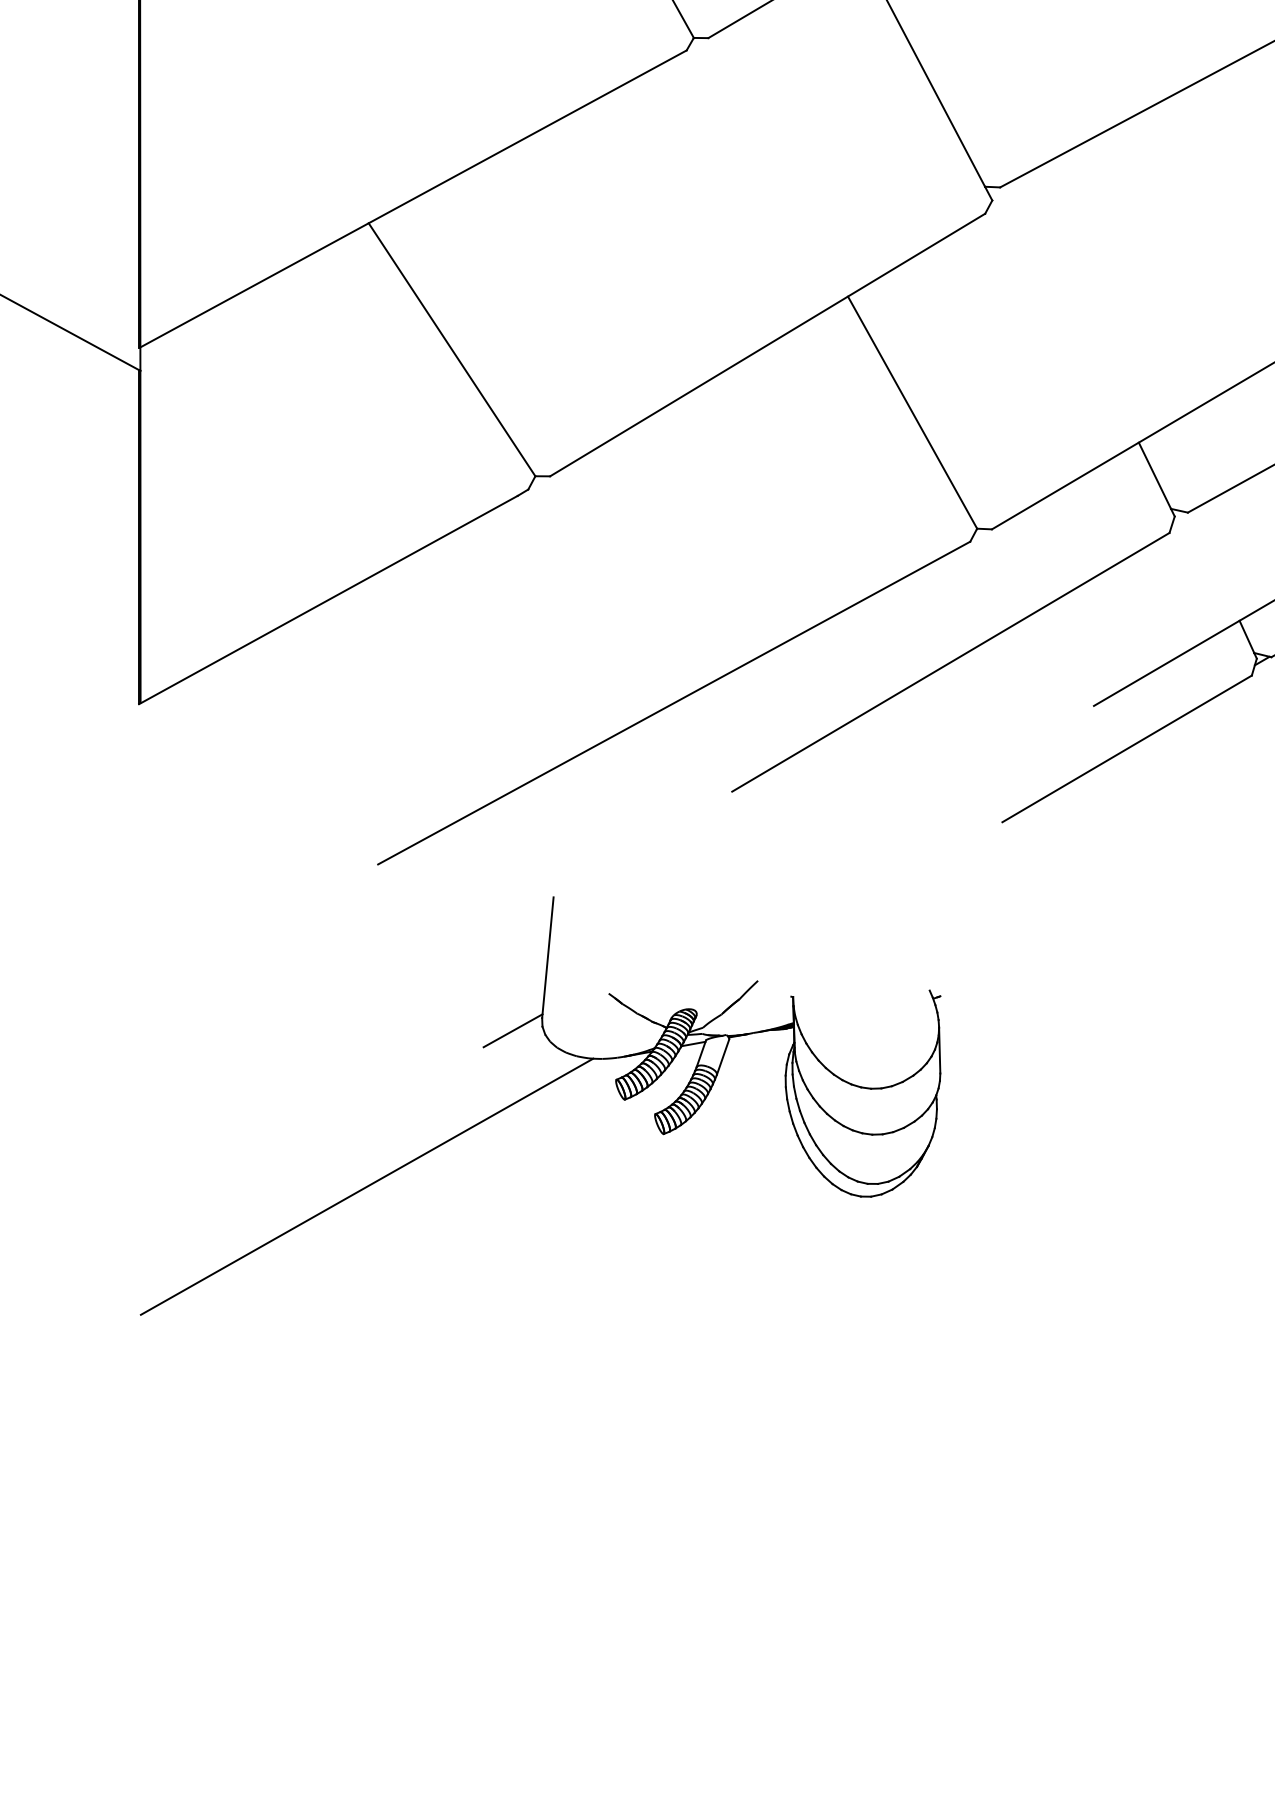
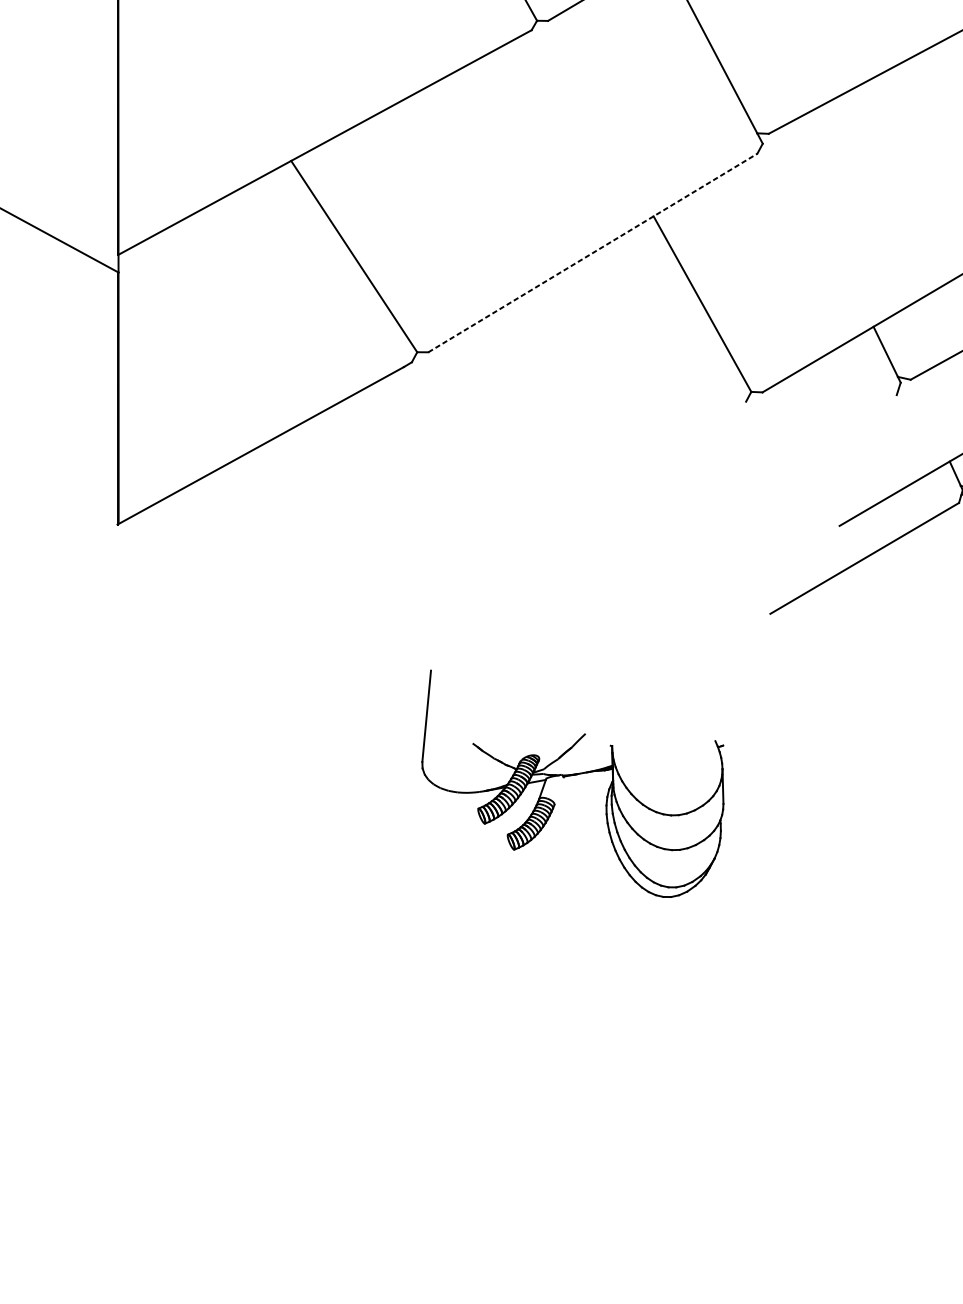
line: (768, 344) -> (593, 252), solid -> dashed
line: (950, 661) -> (731, 492), removed
line: (674, 702) -> (522, 523), removed
line: (512, 1030) -> (399, 771), removed
line: (722, 1056) -> (558, 791), removed
line: (366, 1186) -> (289, 889), removed

